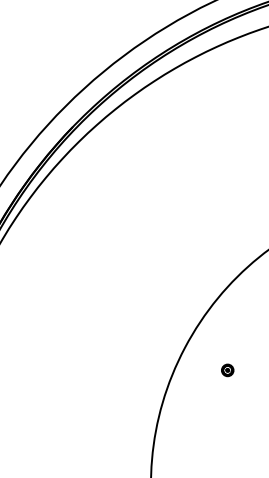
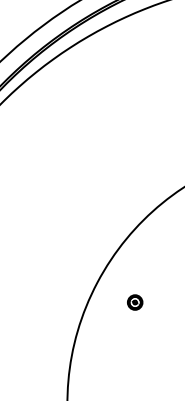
part: (227, 370) -> (134, 302), size x1.43

